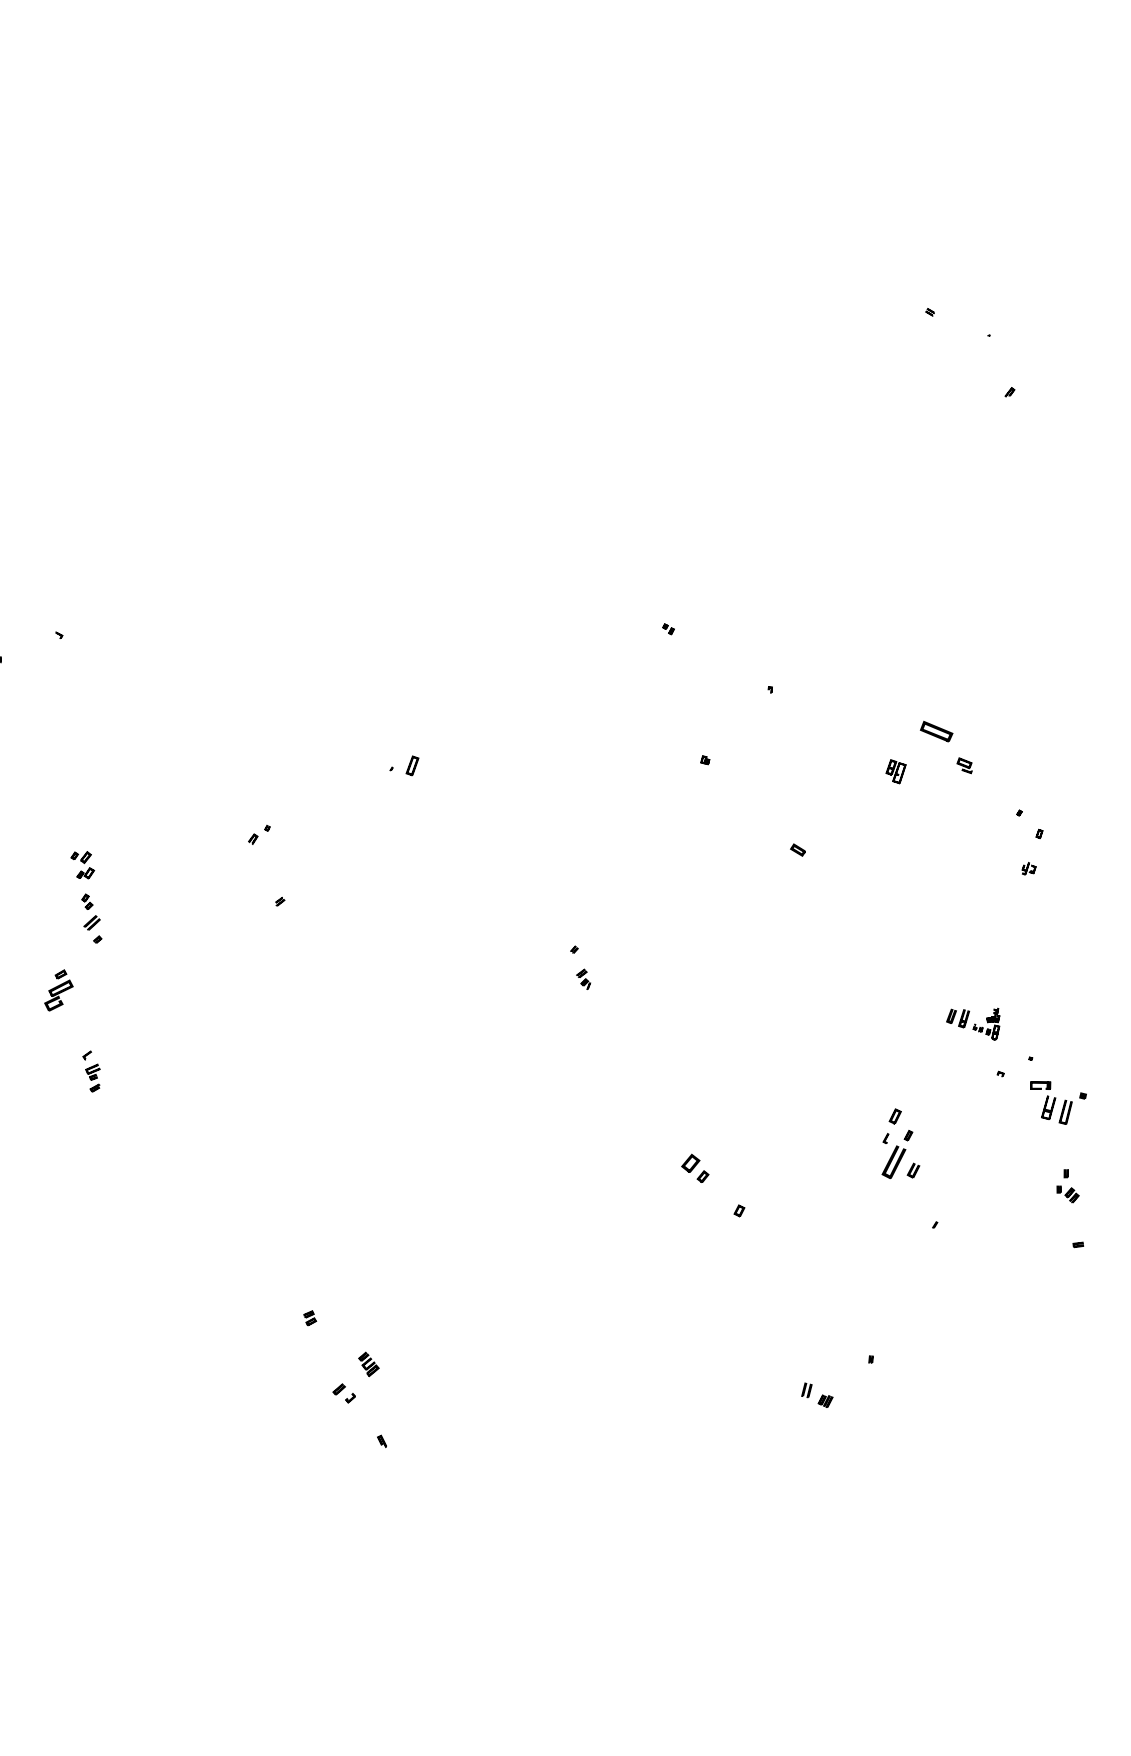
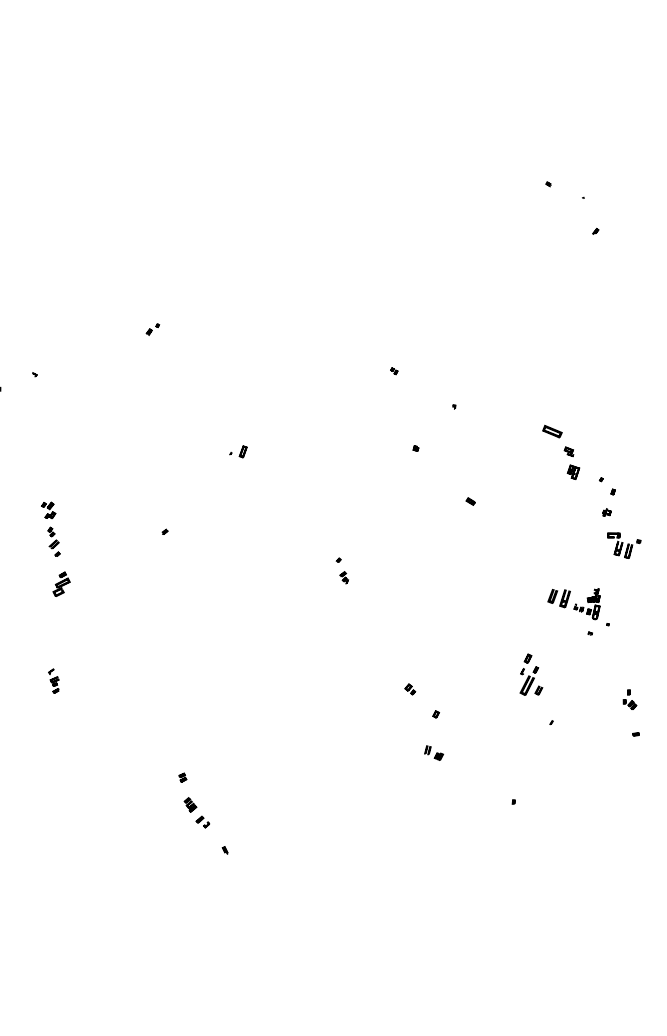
part: (896, 770) -> (573, 471), moved
part: (258, 834) -> (152, 329), moved
part: (58, 989) -> (61, 583), moved
part: (972, 1024) -> (573, 604), size x1.67
part: (90, 1070) -> (53, 680), moved
part: (1058, 1102) -> (624, 545), moved
part: (696, 1168) -> (410, 689), size x0.62
part: (368, 1363) -> (190, 804), moved
part: (818, 1394) -> (434, 752), moved

